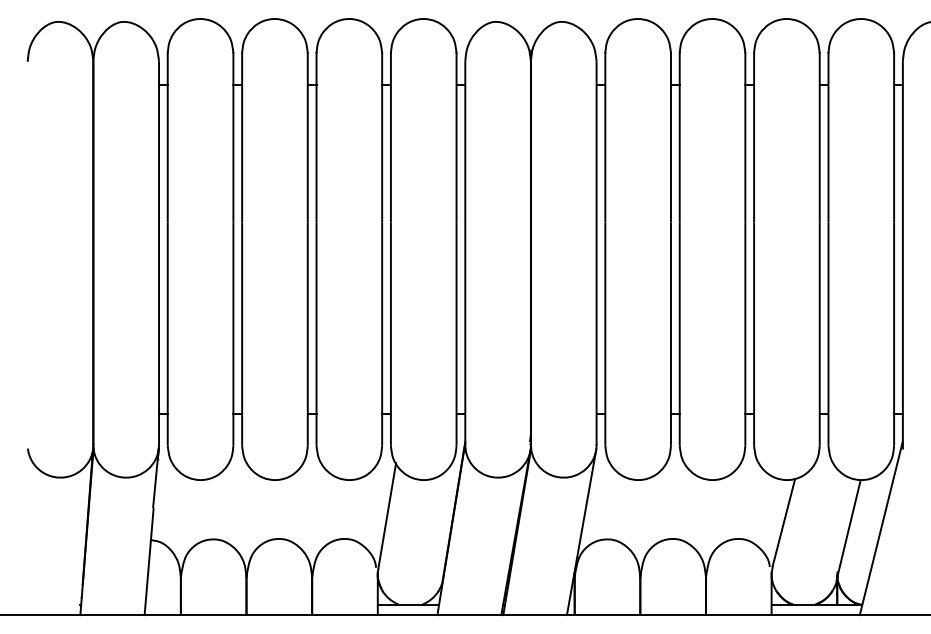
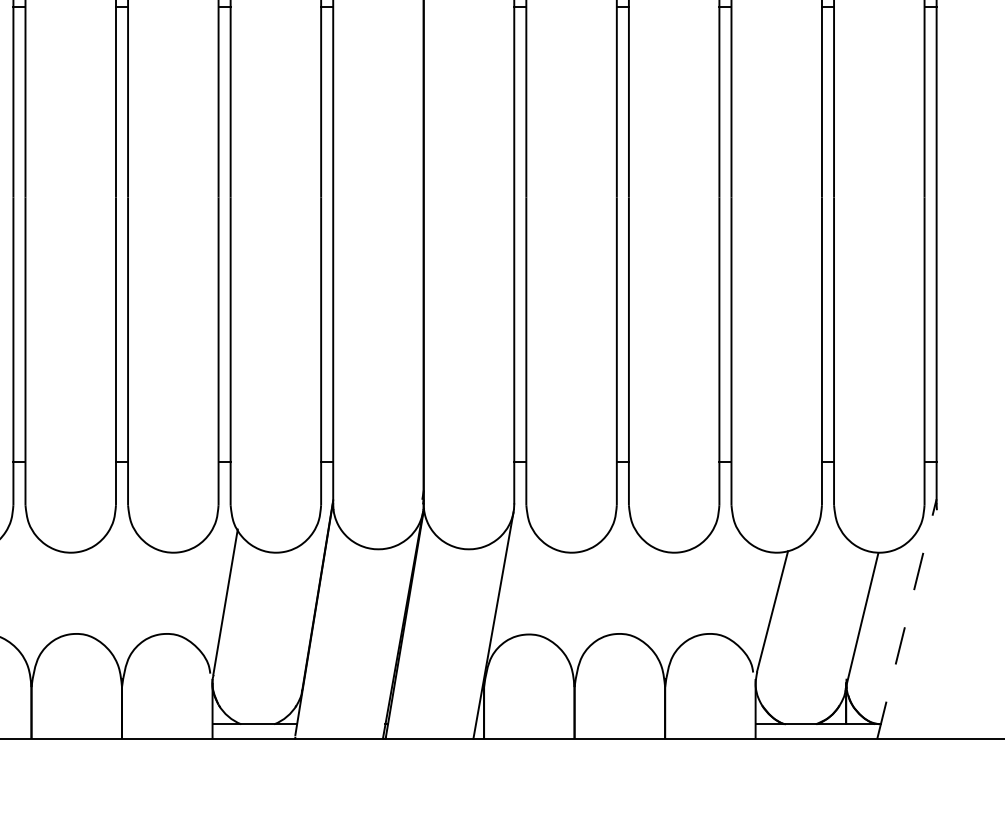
line: (881, 528) -> (907, 619), solid -> dashed

